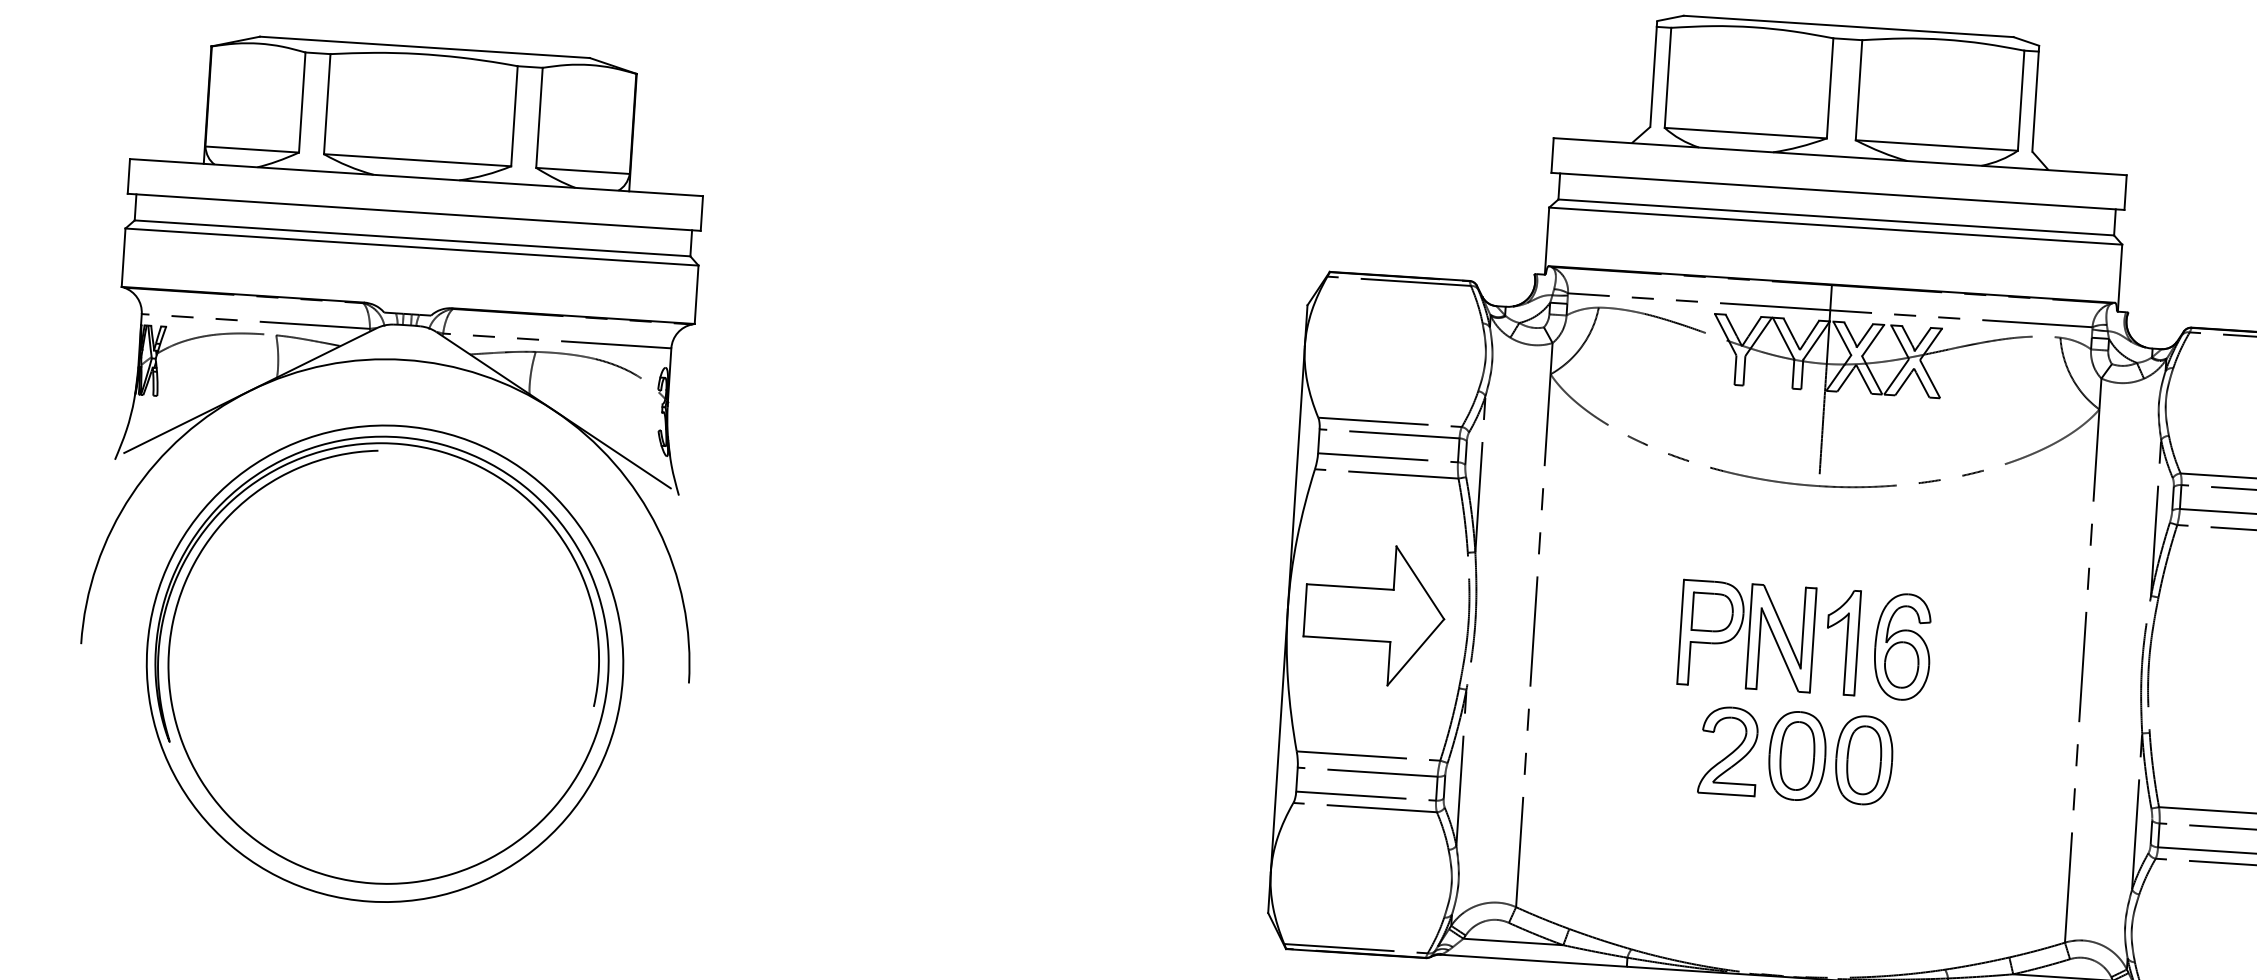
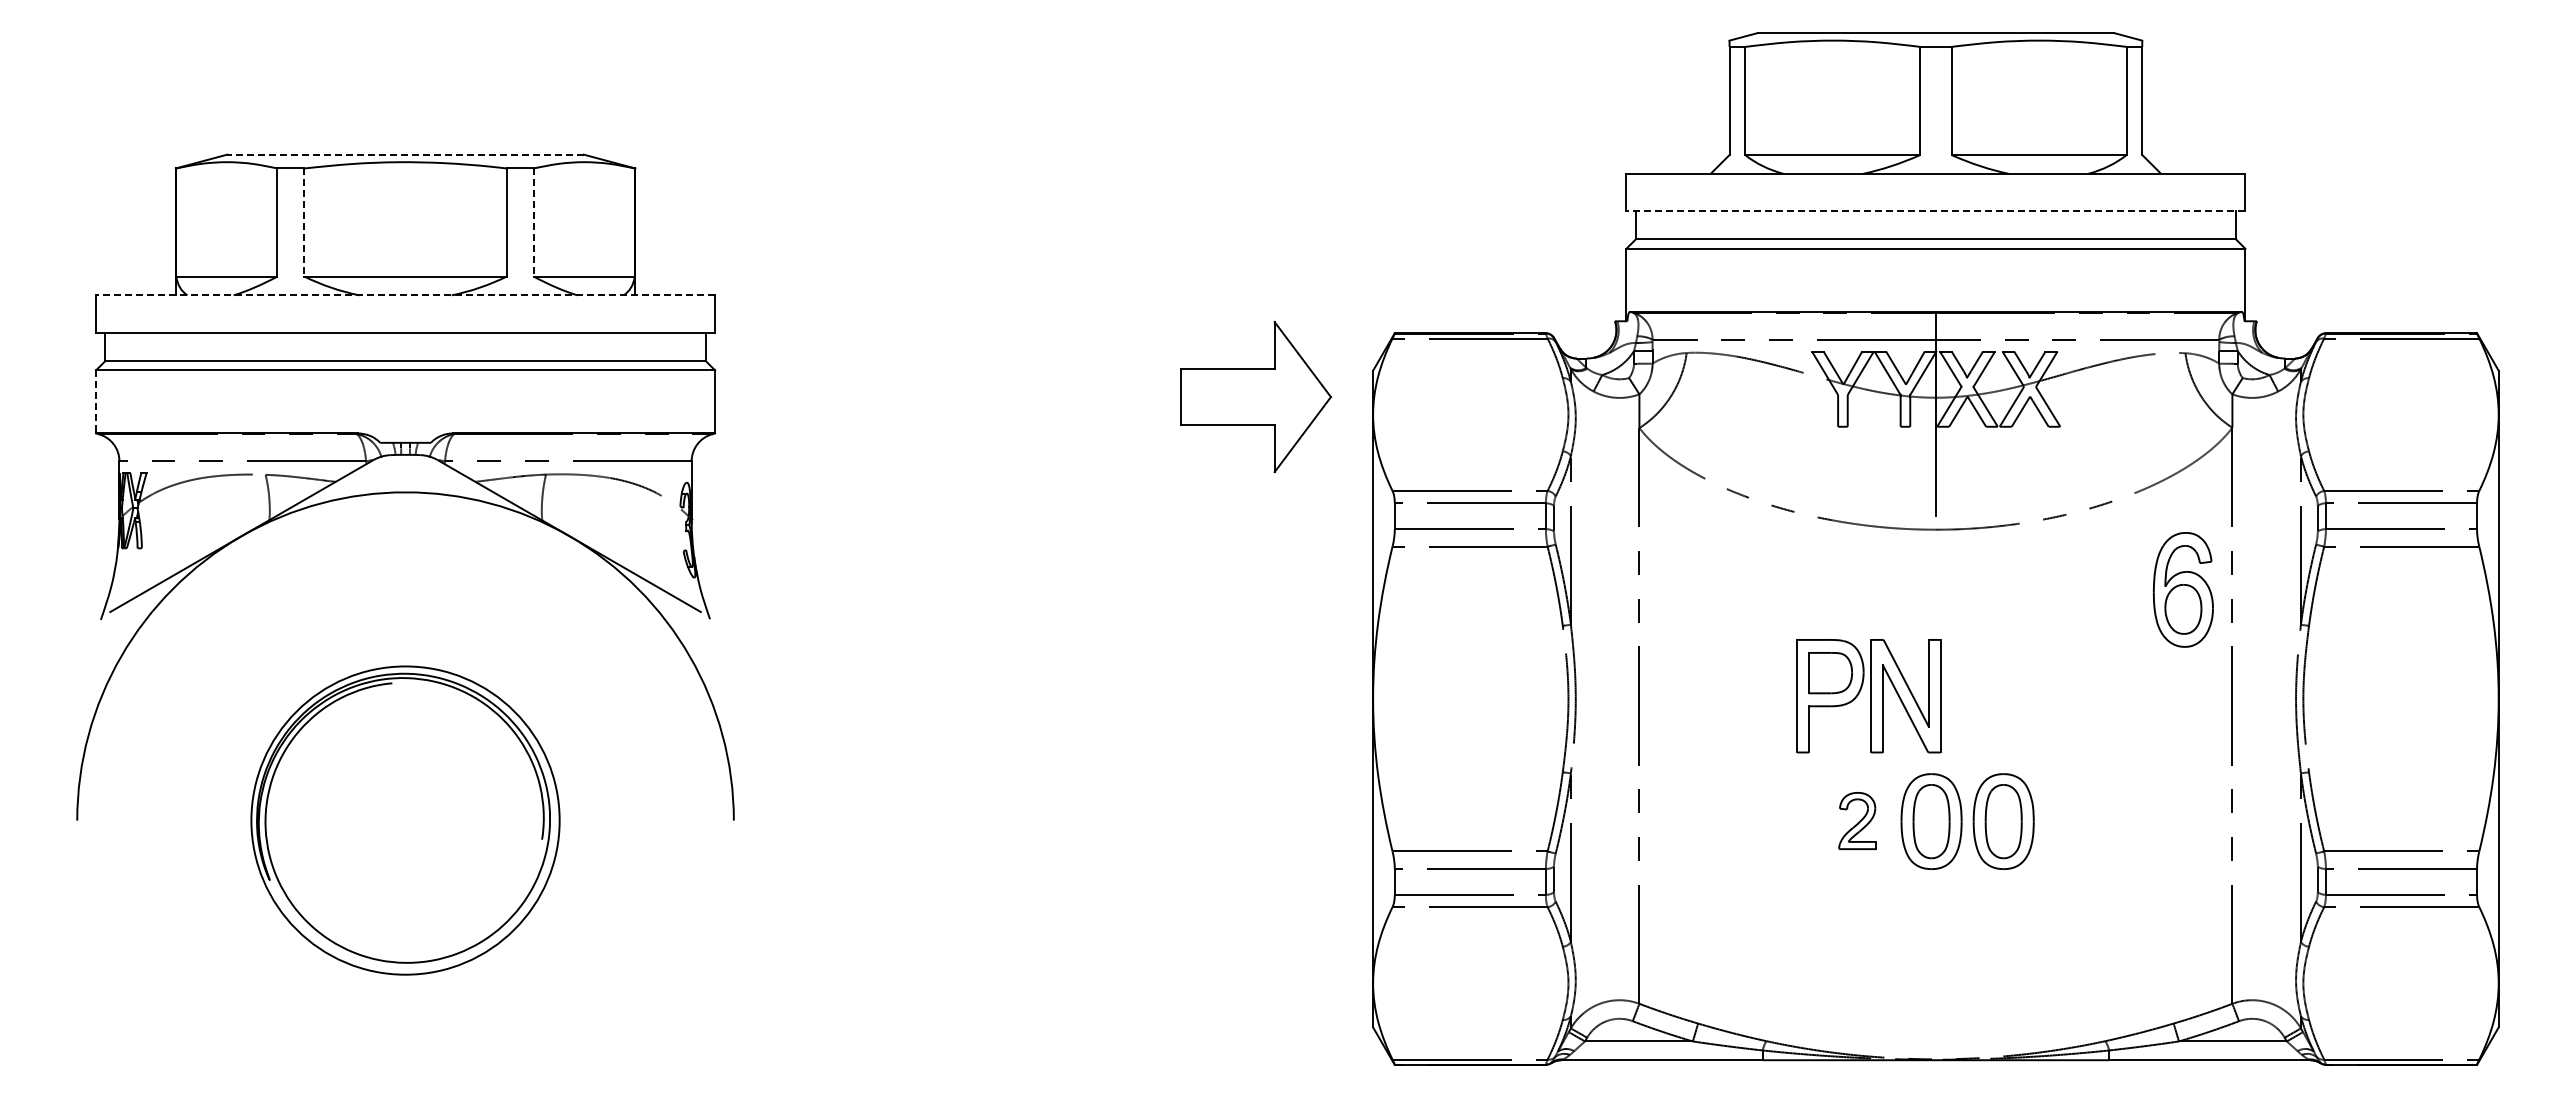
line: (424, 47) -> (405, 154), solid -> dashed
line: (327, 105) -> (304, 223), solid -> dashed
line: (539, 118) -> (533, 223), solid -> dashed
line: (416, 177) -> (405, 295), solid -> dashed
line: (1837, 191) -> (1935, 211), solid -> dashed
line: (124, 257) -> (96, 401), solid -> dashed
part: (1375, 615) -> (1256, 397), moved
part: (1841, 642) -> (1971, 696), removed
part: (1902, 646) -> (2182, 589), moved
part: (385, 663) -> (405, 820), size x0.6
part: (1728, 750) -> (1857, 820), size x0.6

